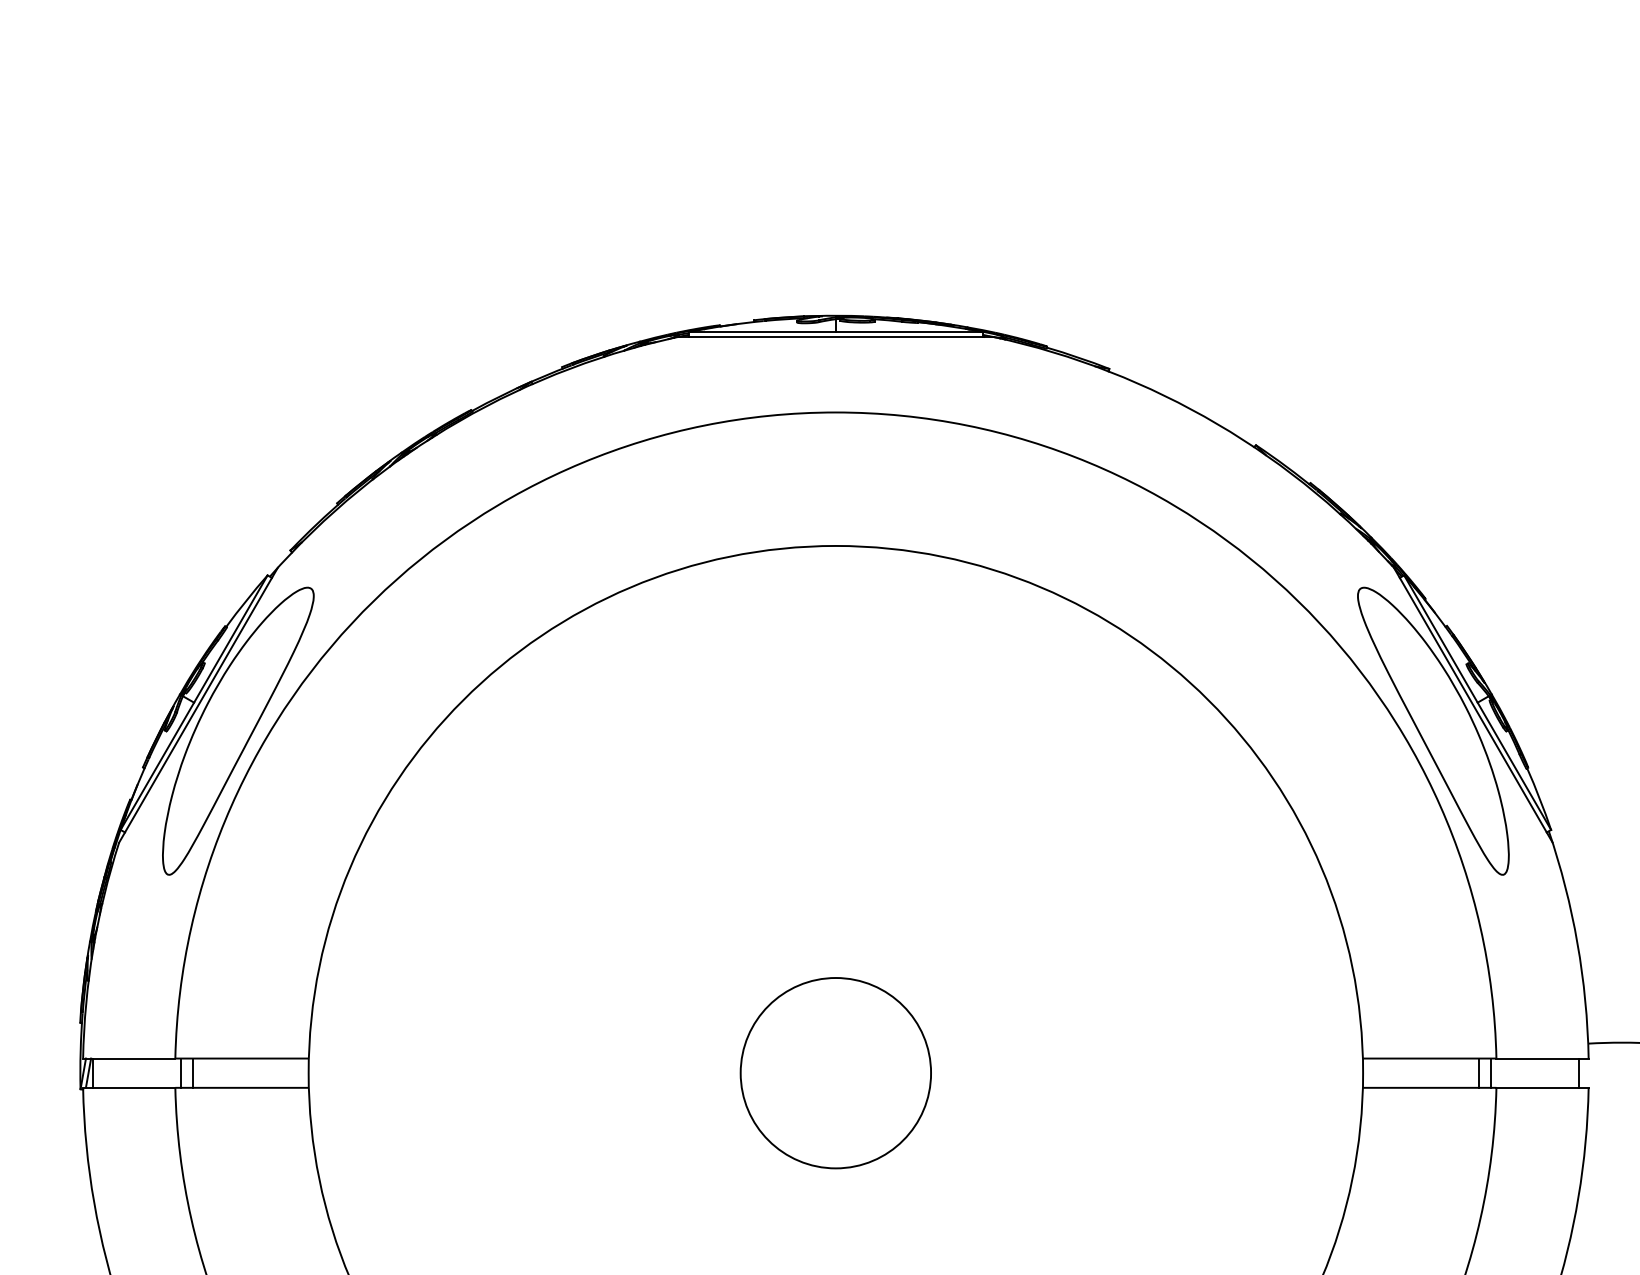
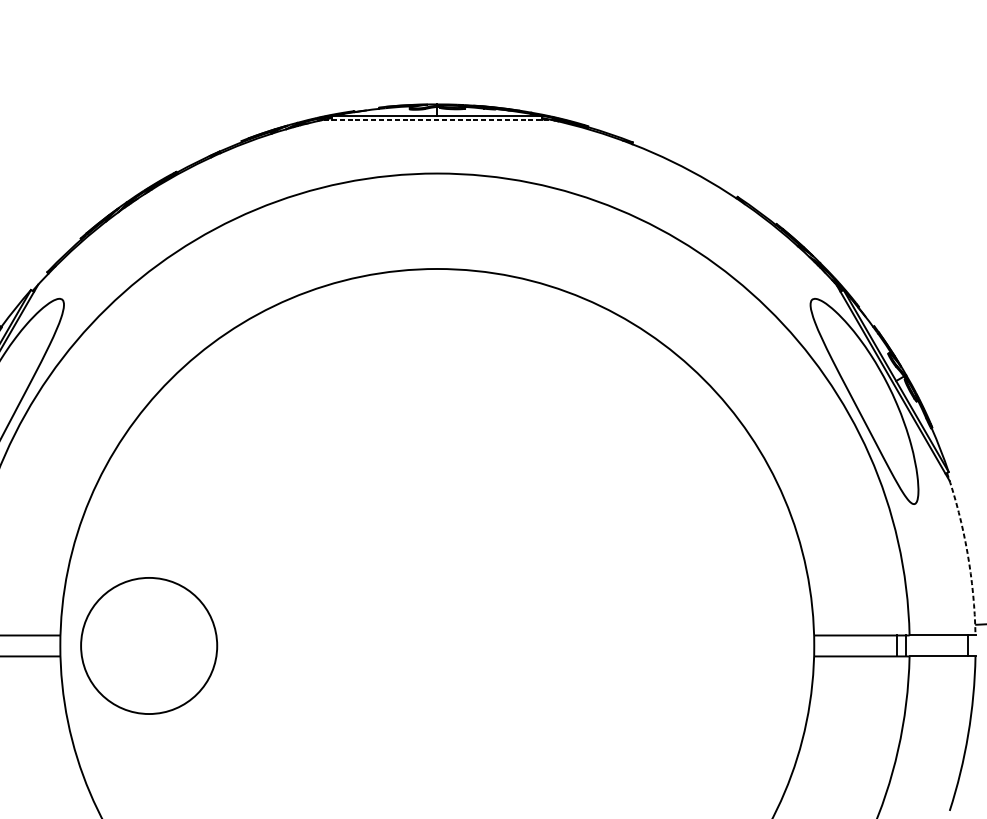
line: (835, 337) -> (437, 119), solid -> dashed
arc: (1577, 943) -> (967, 553), solid -> dashed
circle: (835, 1073) -> (148, 646), moved

